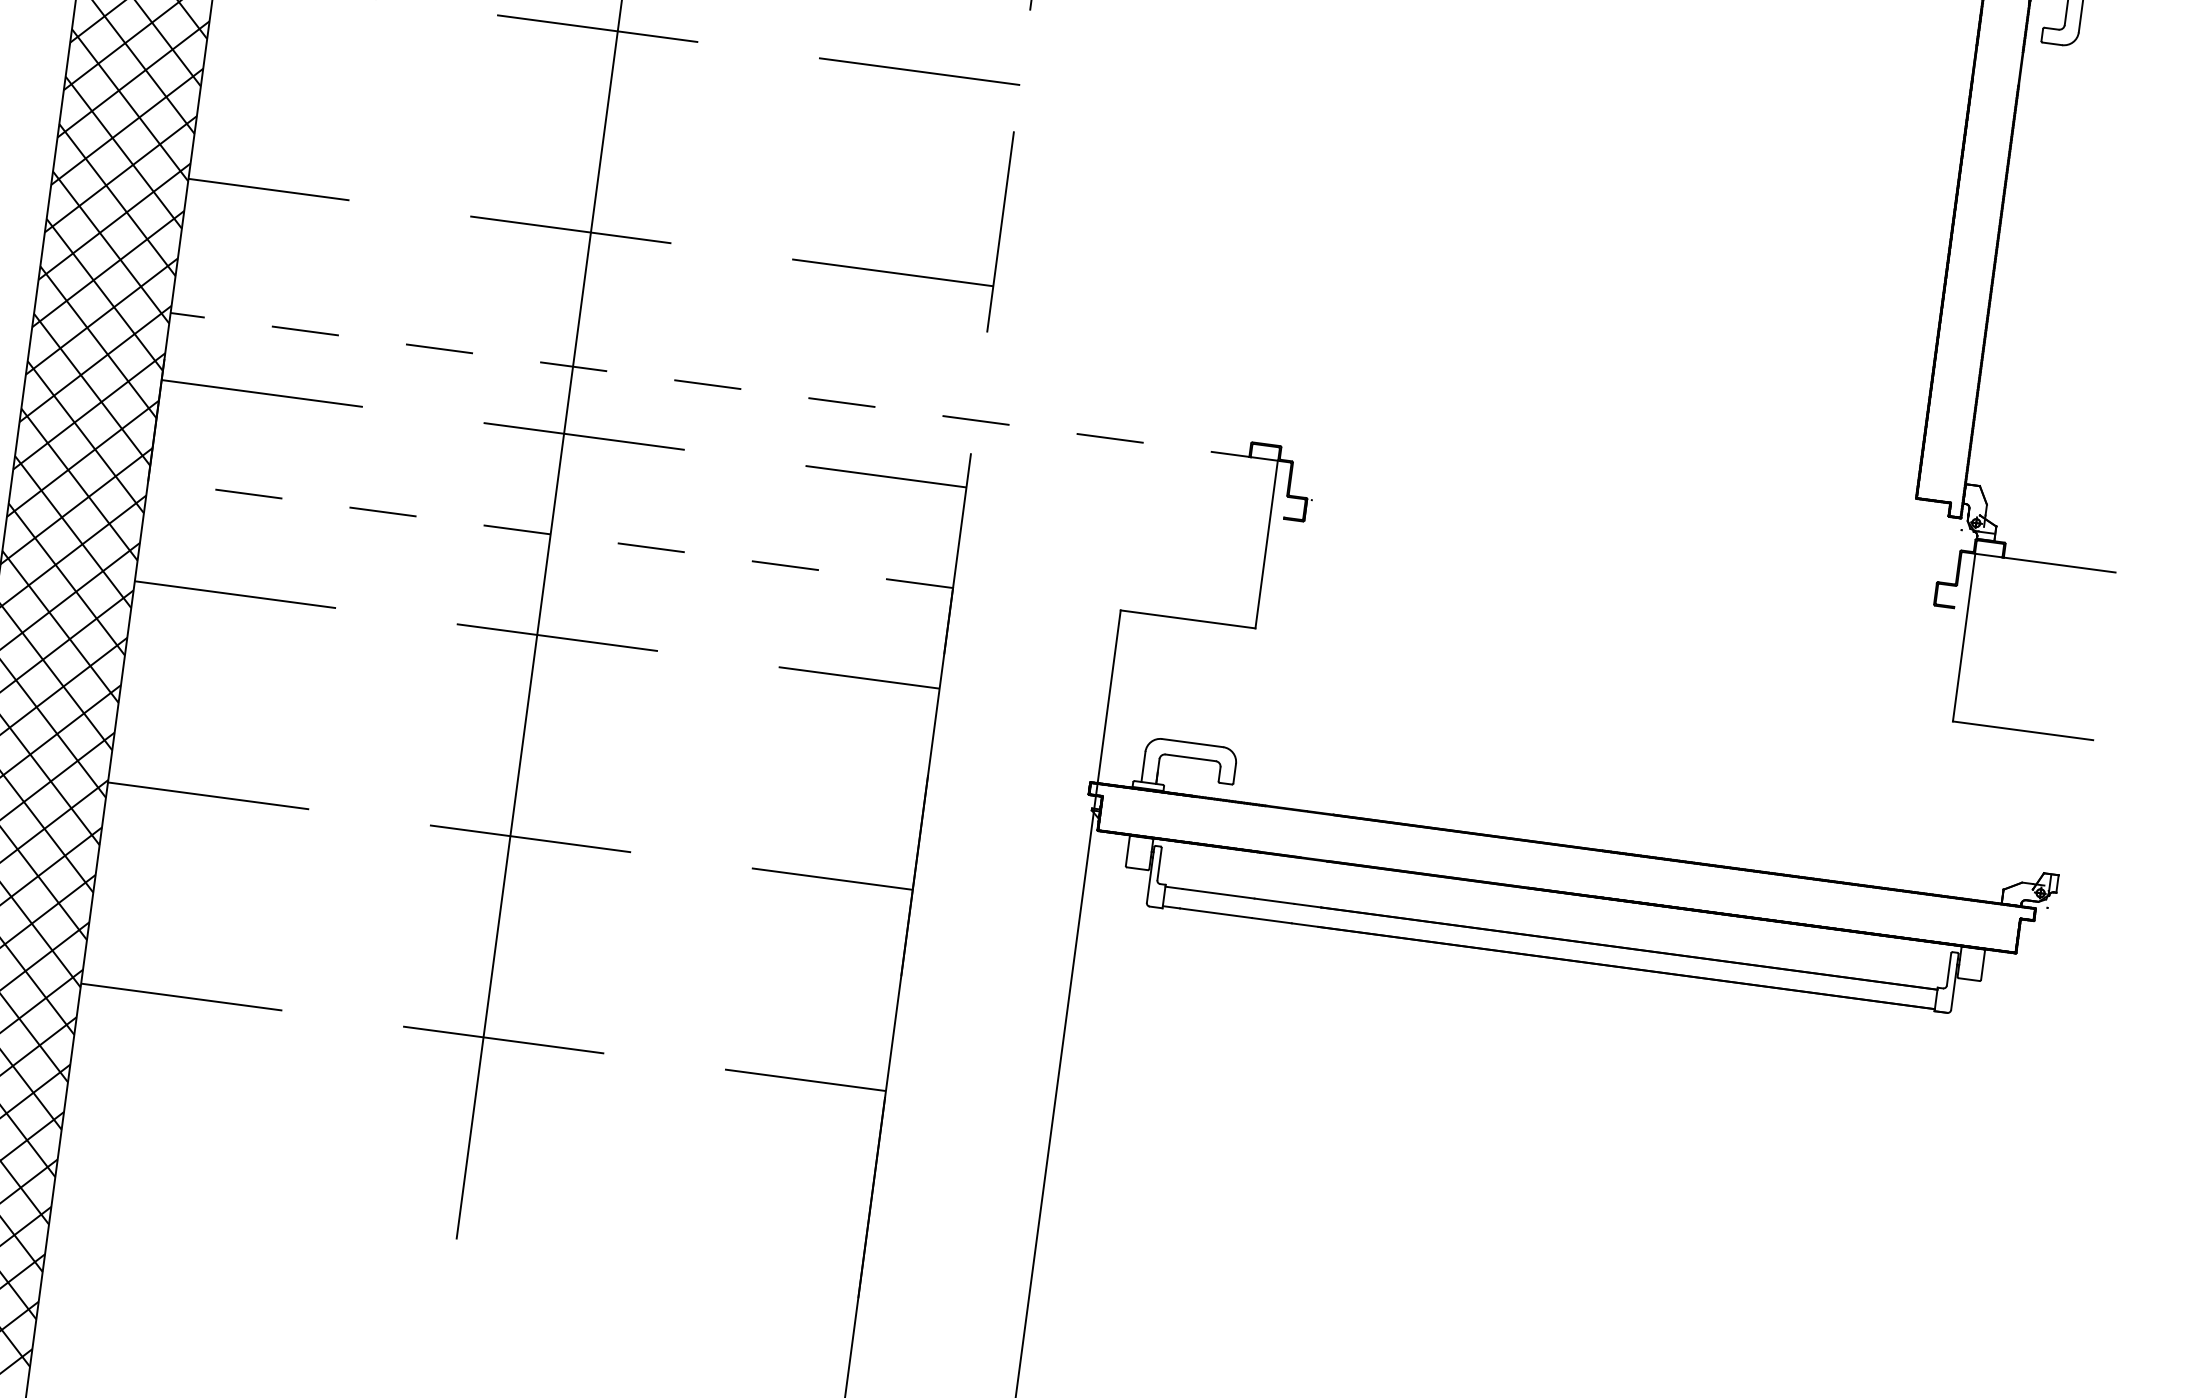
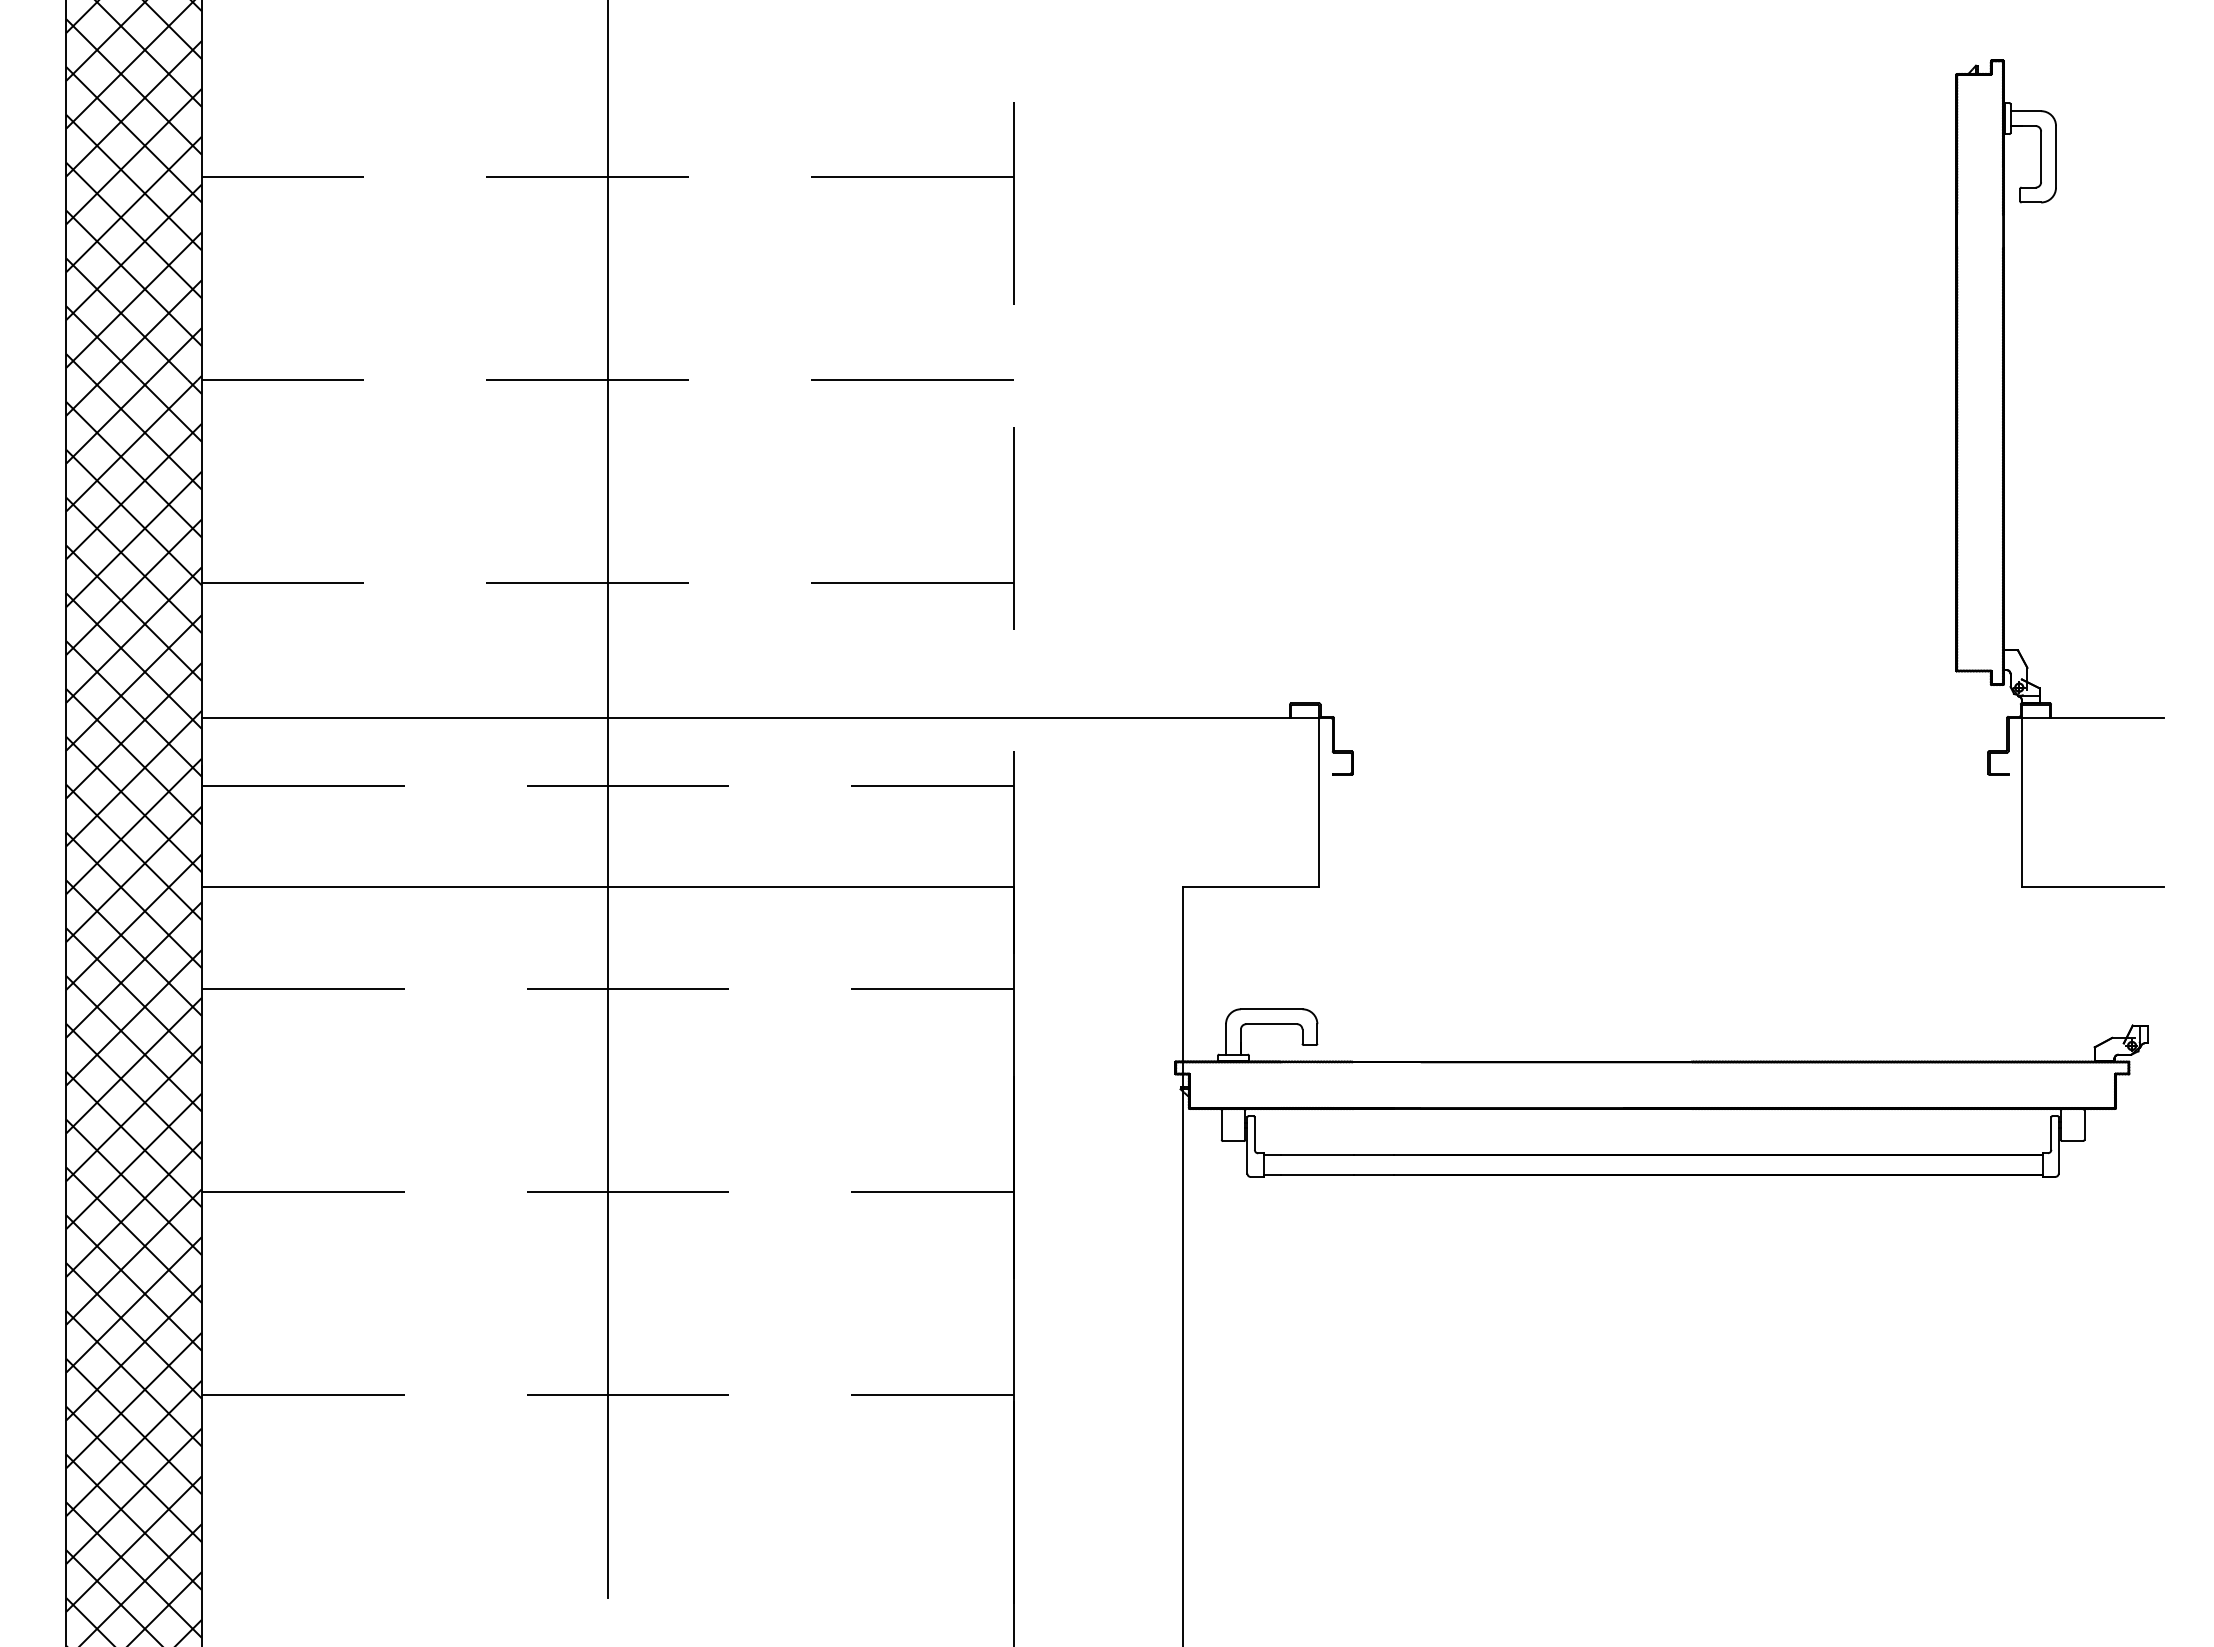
line: (723, 387) -> (759, 718), dashed -> solid
line: (550, 534) -> (607, 887), dashed -> solid

